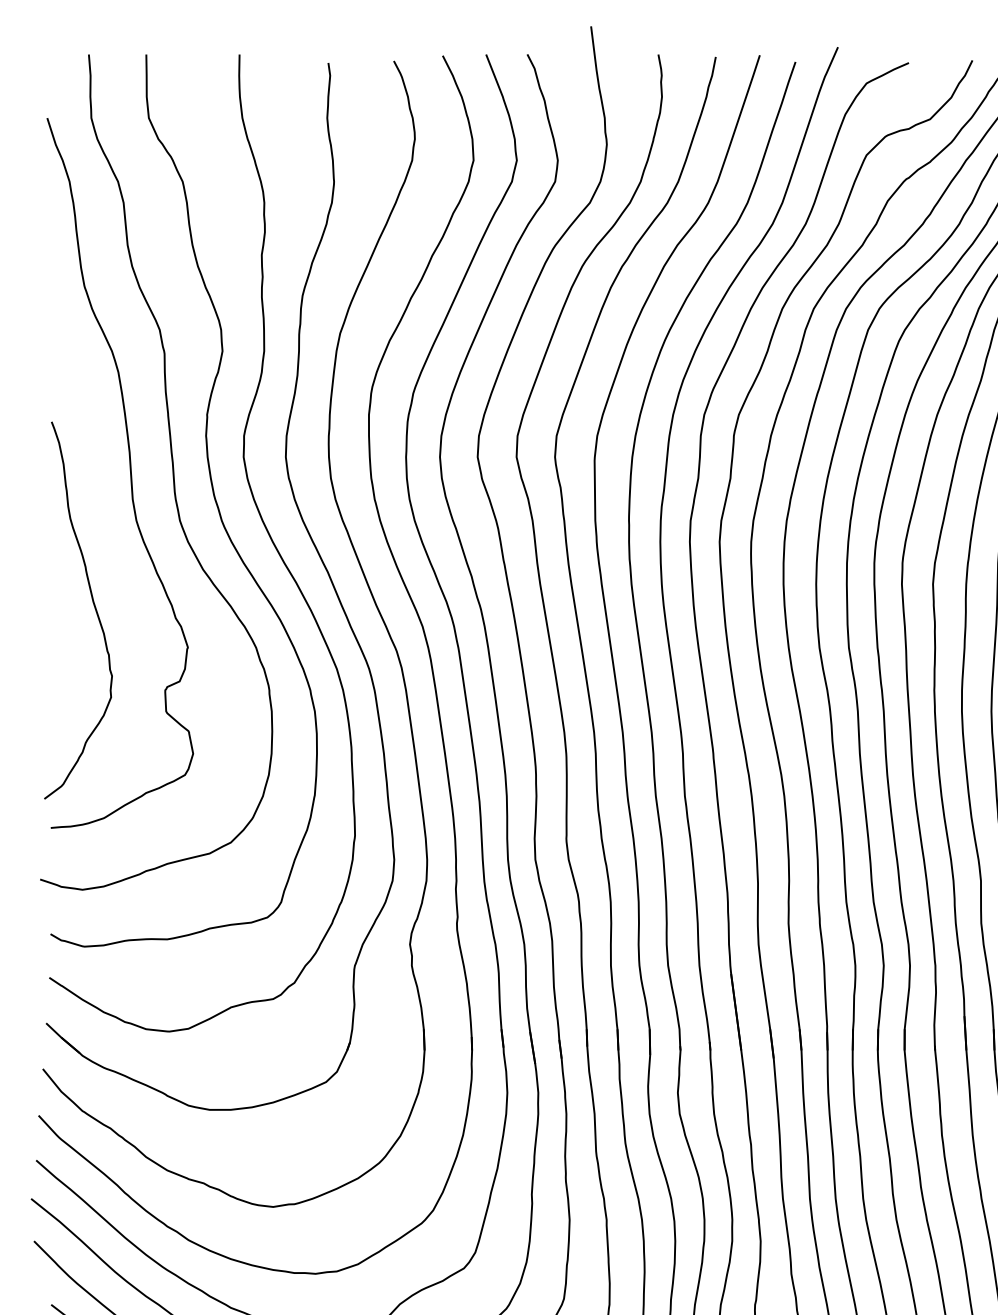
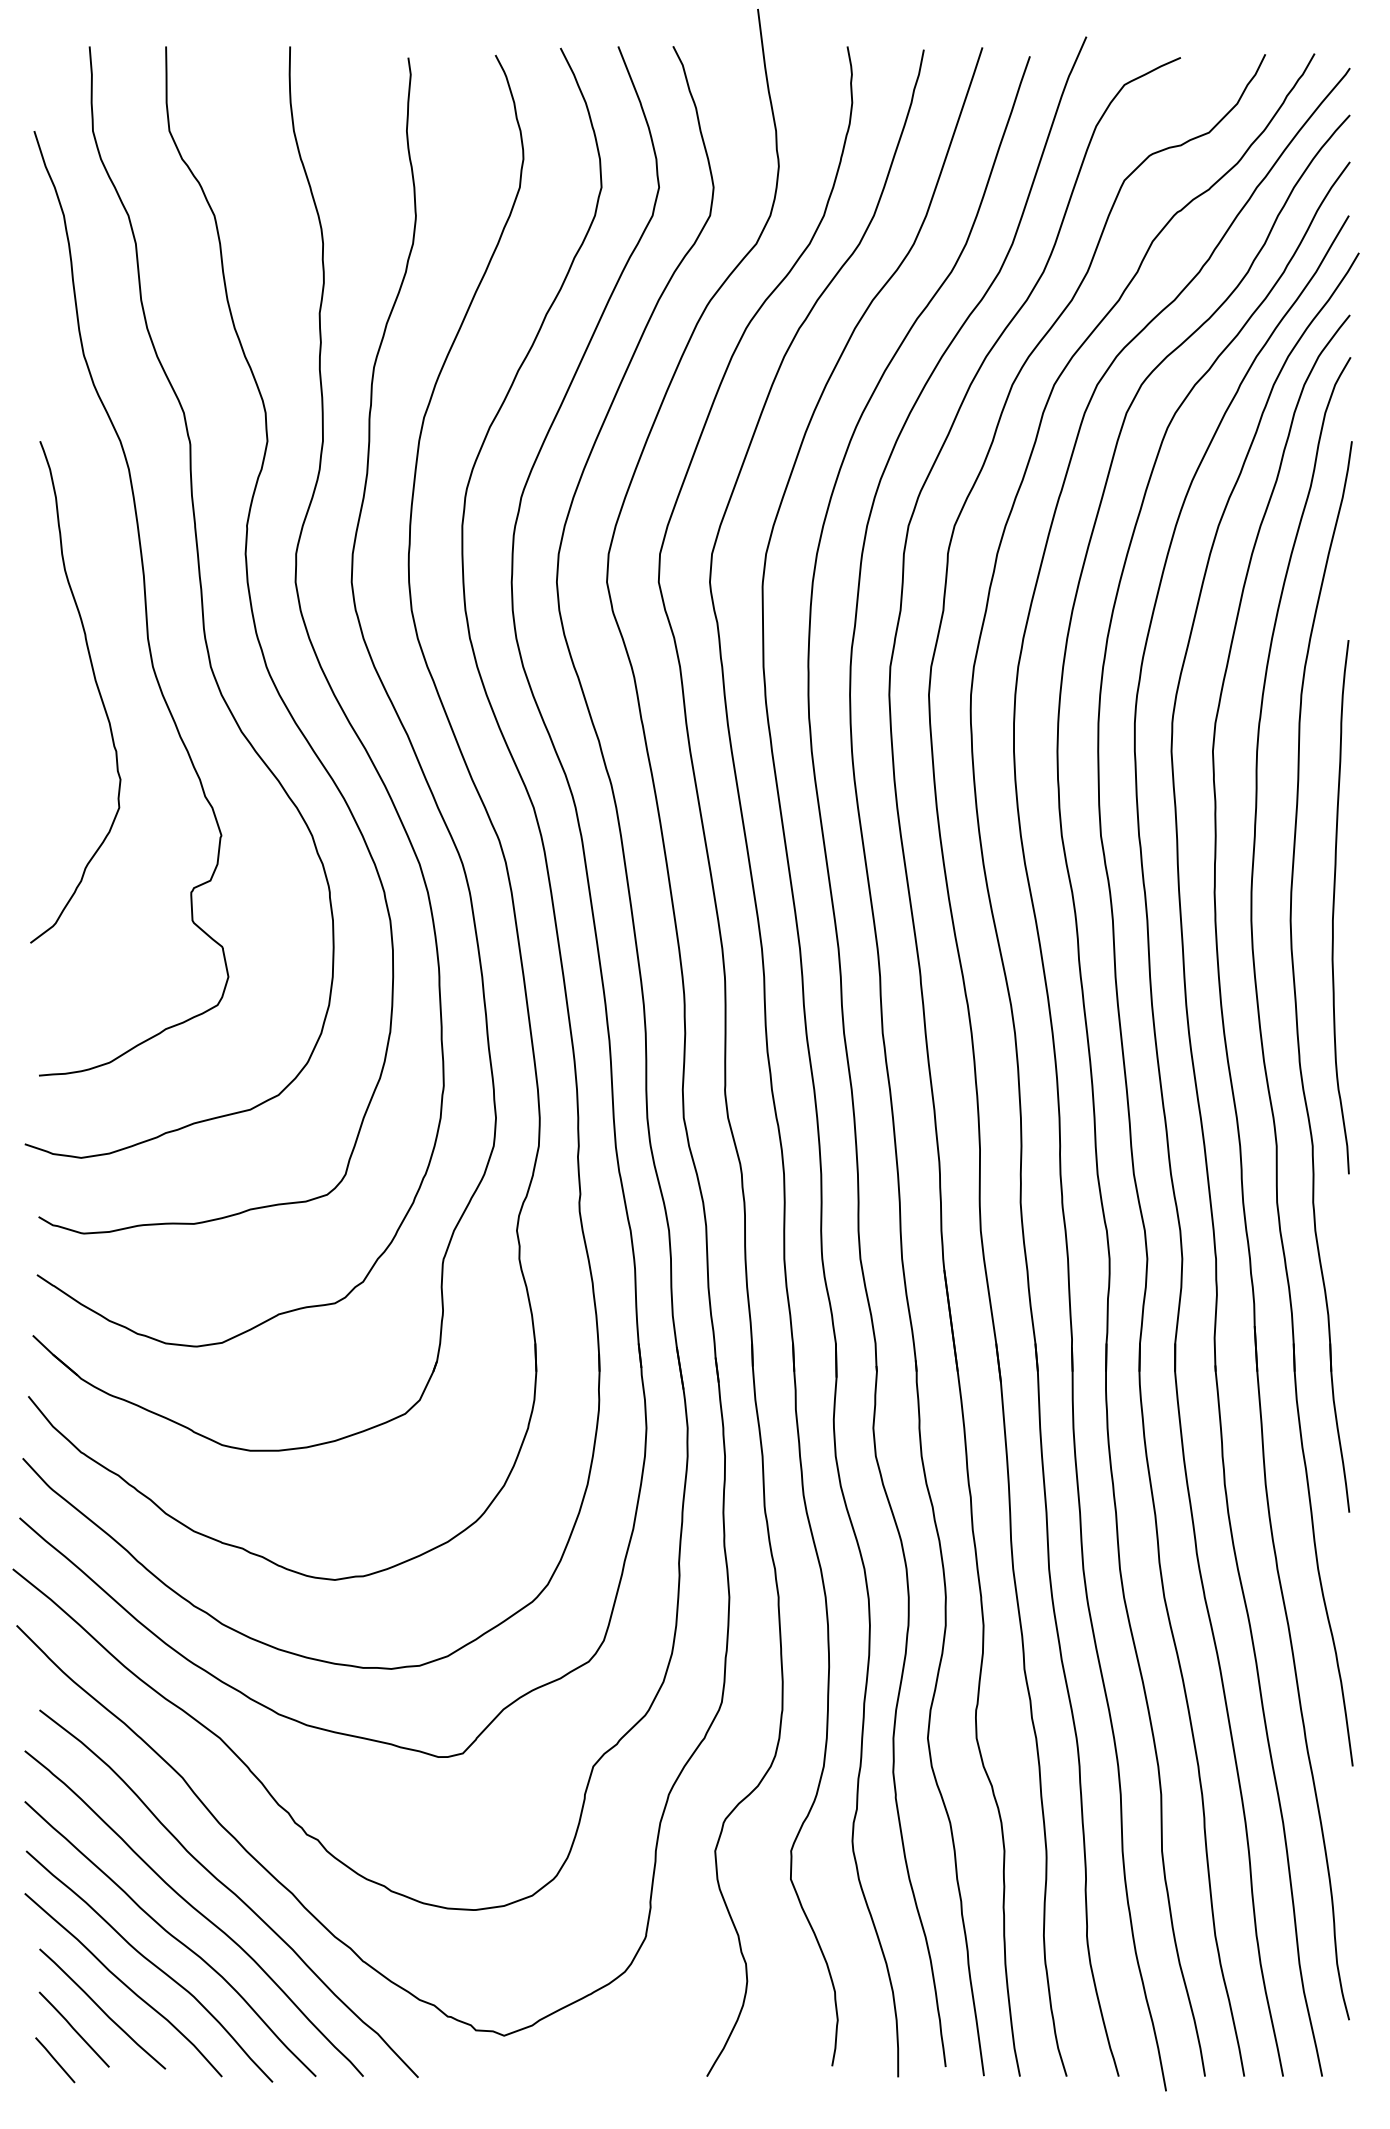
curve: (94, 606) -> (96, 686), moved

